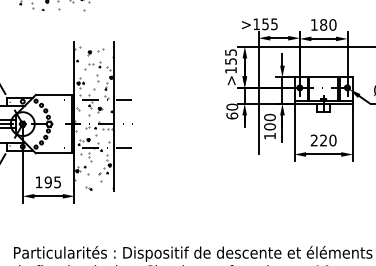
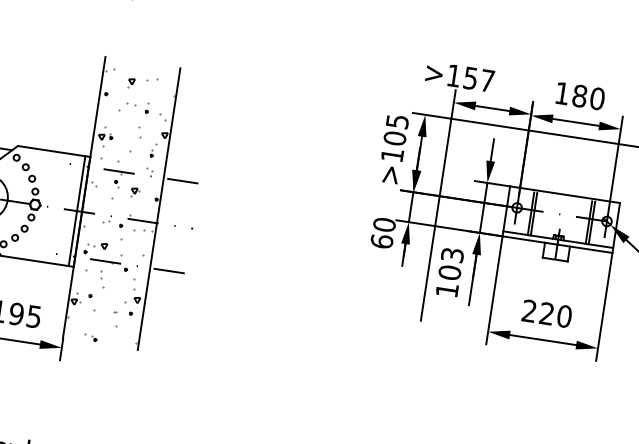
text: (274, 24) -> (487, 81), >155 -> >157
text: (230, 61) -> (394, 138), >155 -> >105
text: (269, 117) -> (451, 254), 100 -> 103

